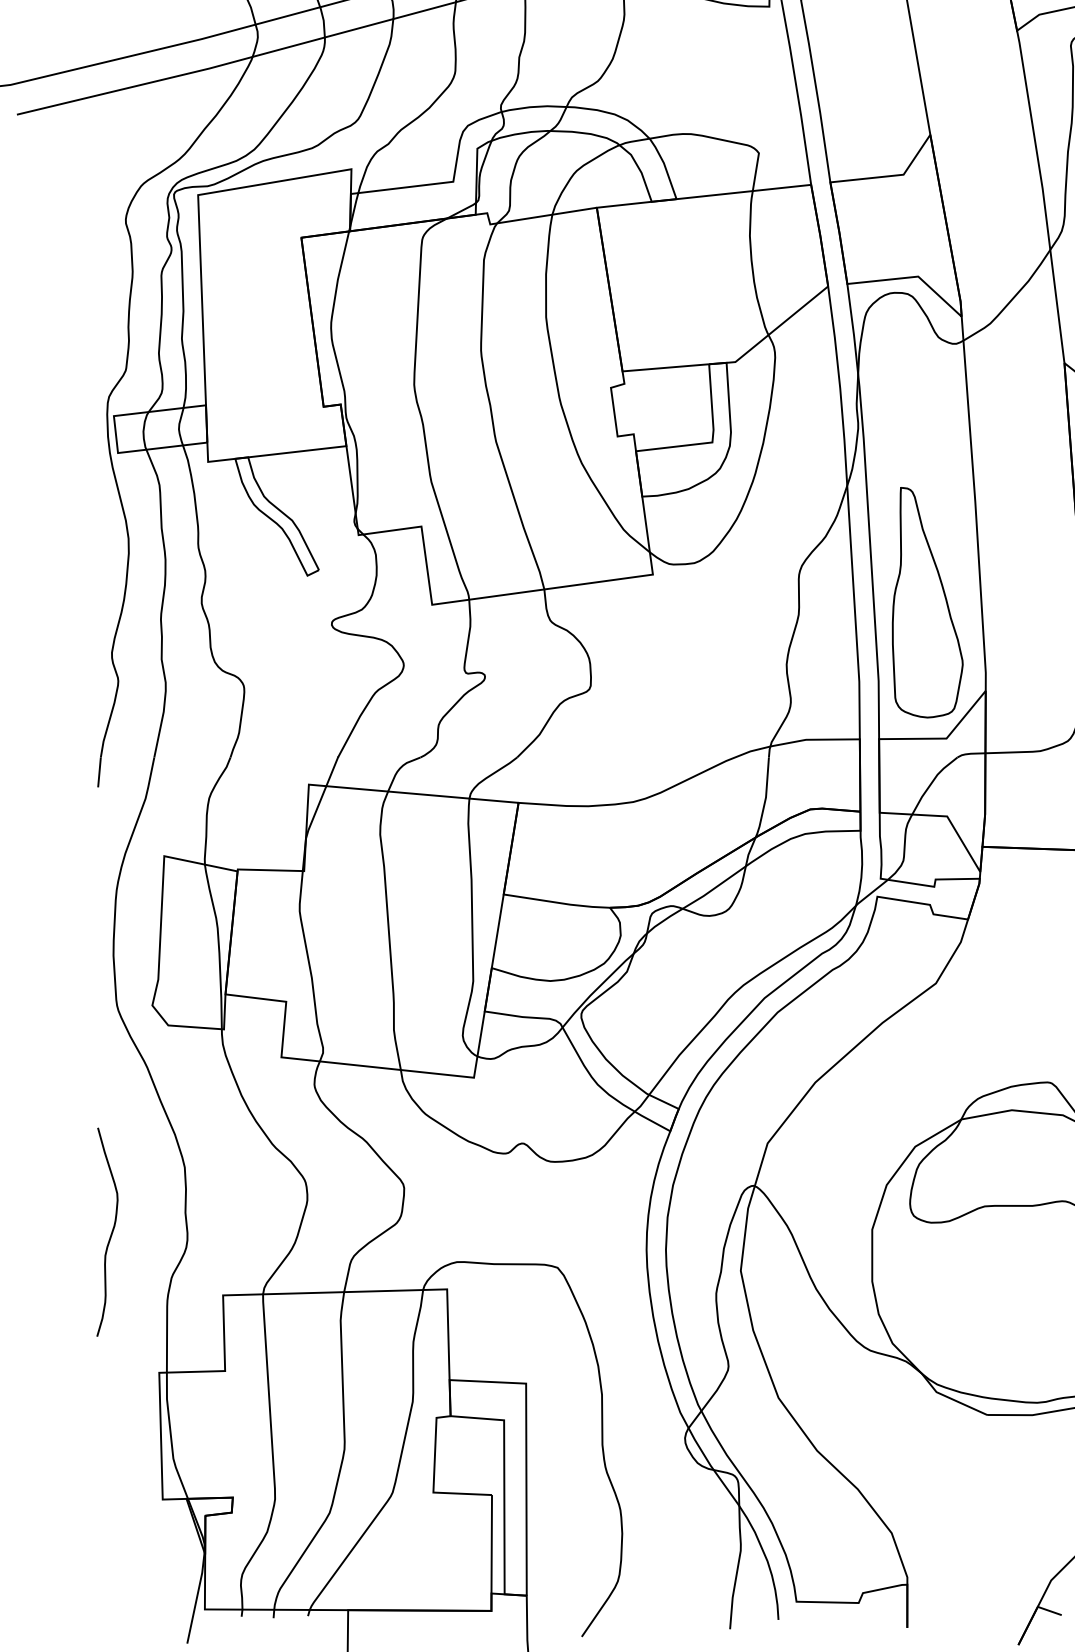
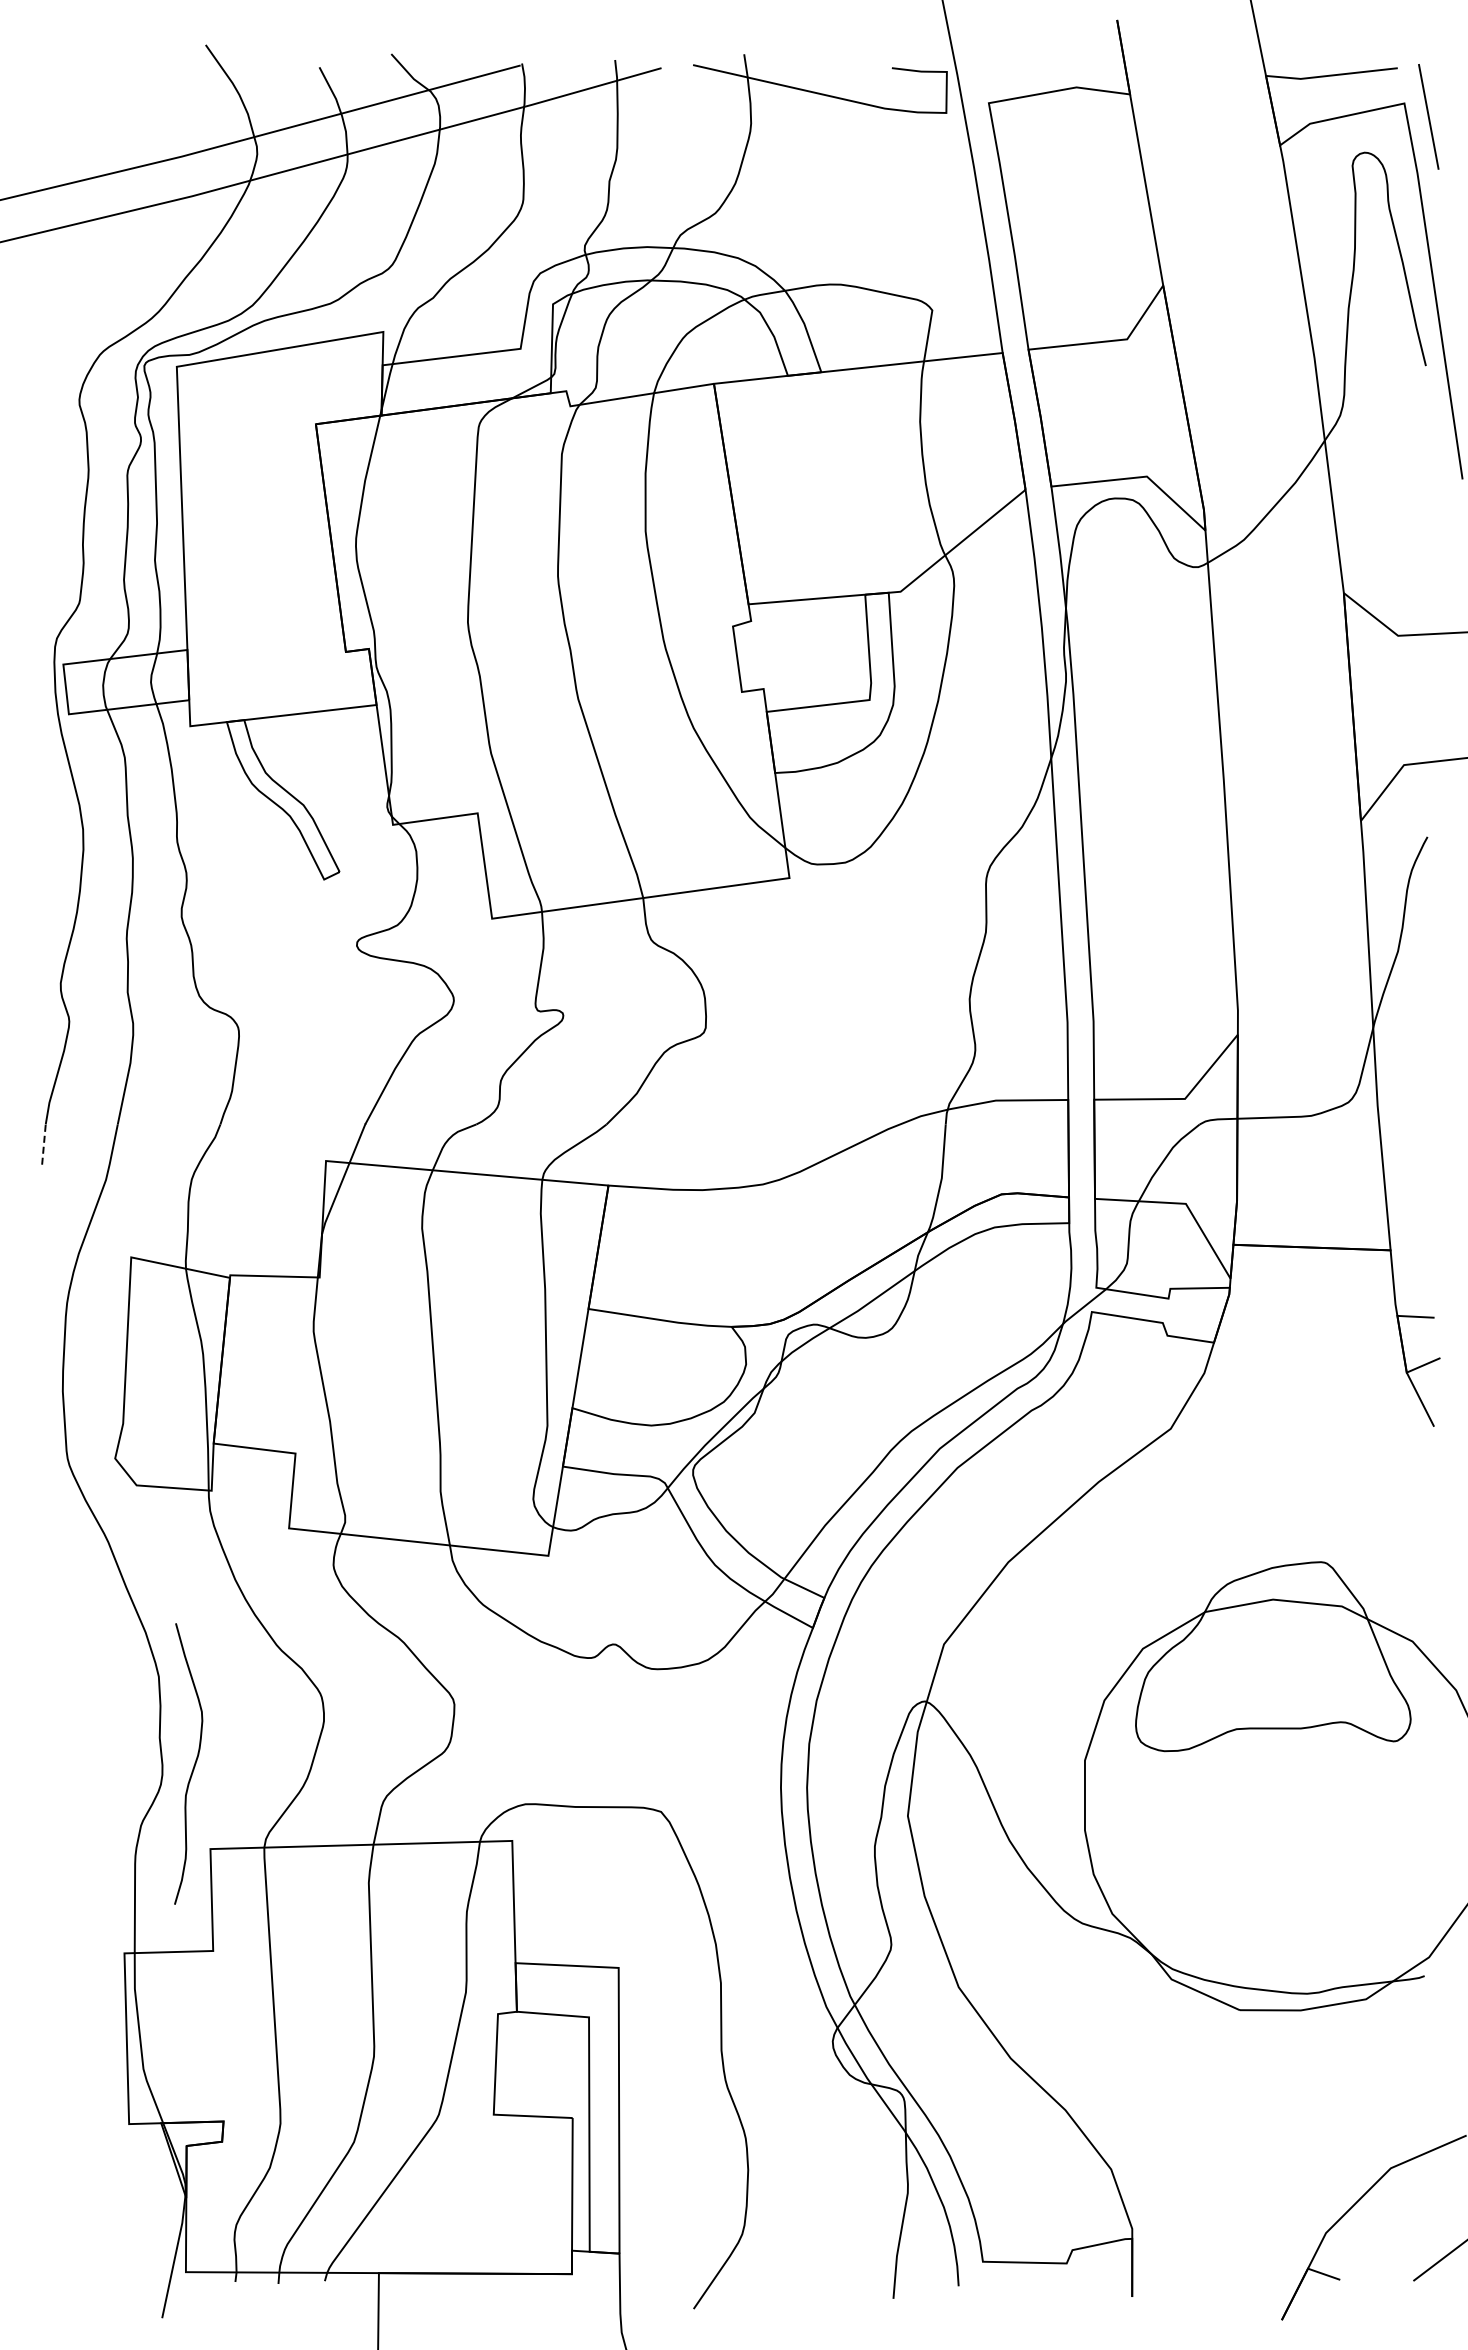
part: (927, 602) -> (1159, 915), removed
line: (99, 772) -> (43, 1144), solid -> dashed
curve: (111, 1233) -> (193, 1765), moved

